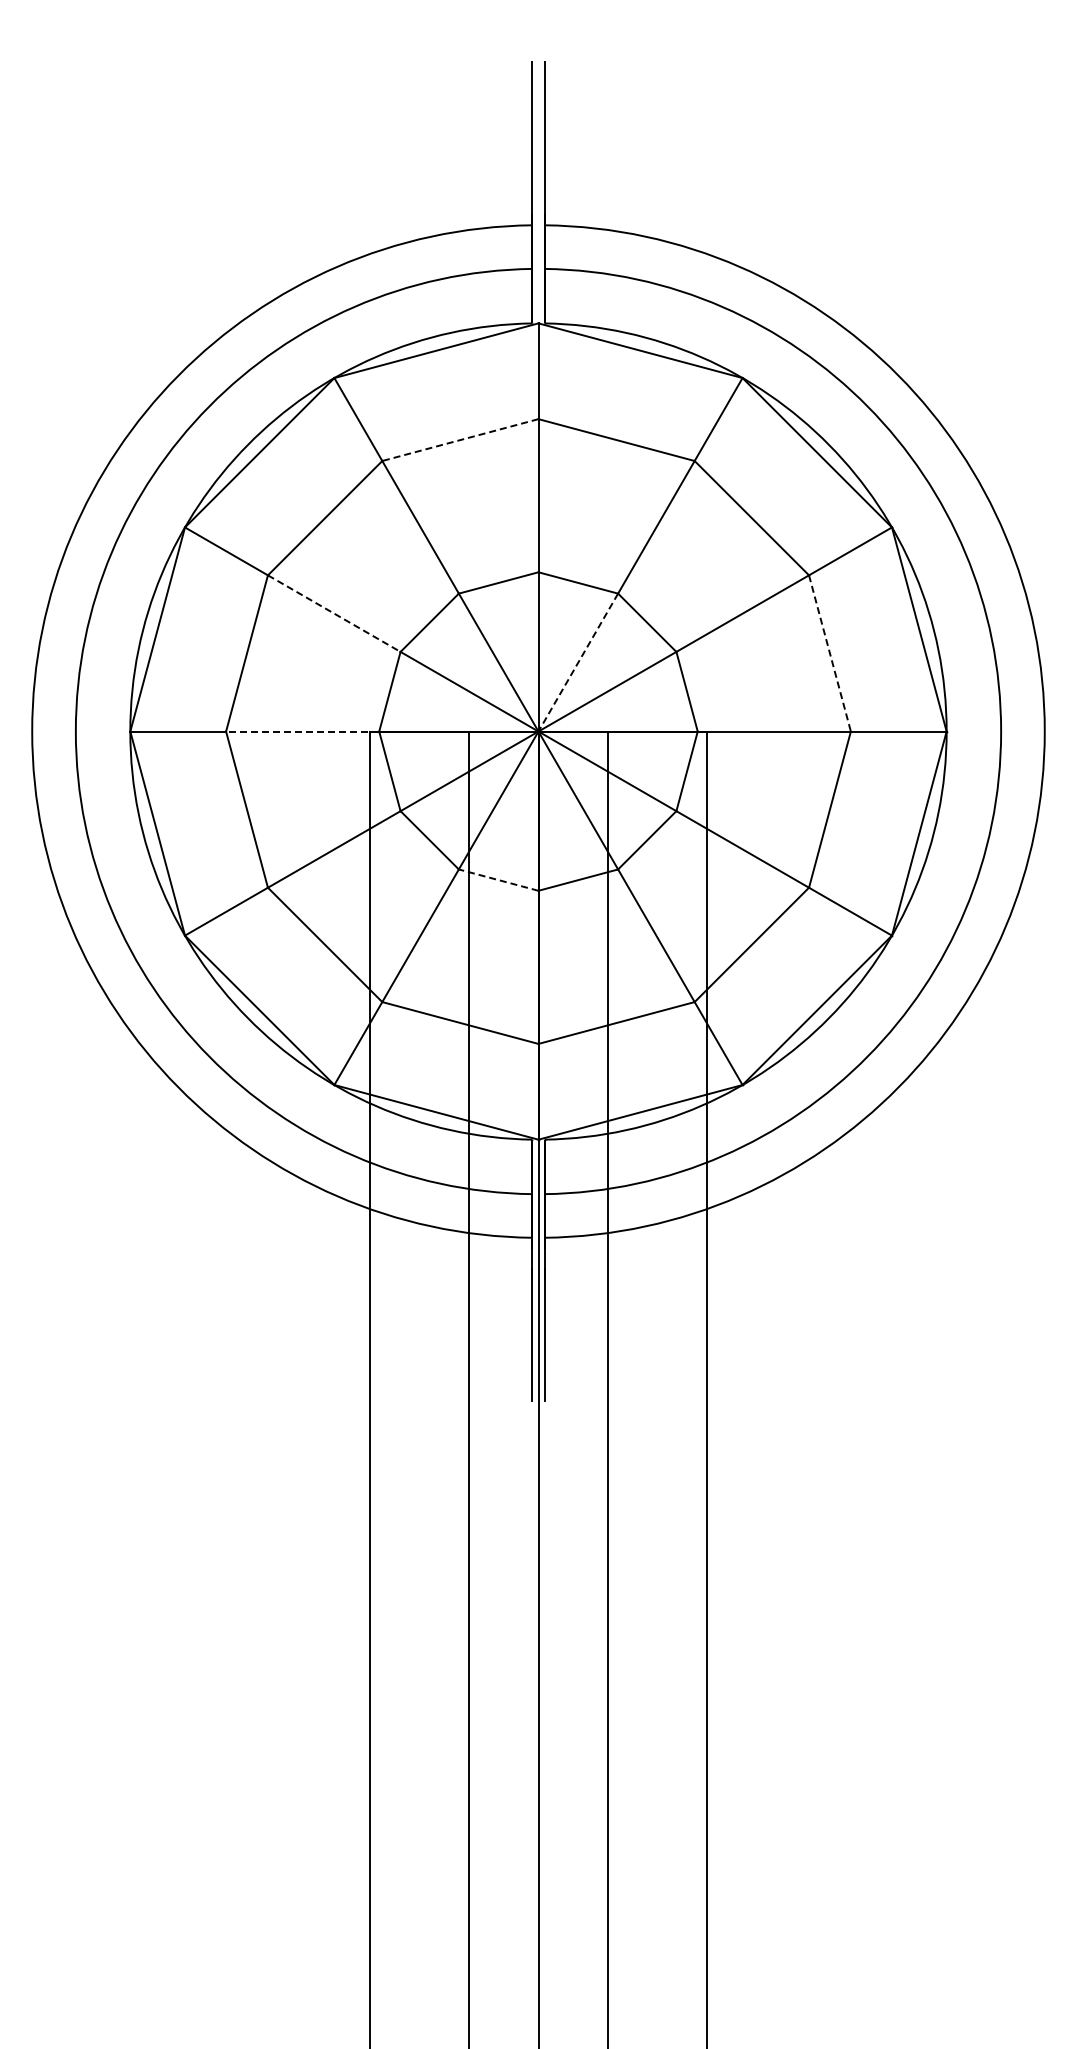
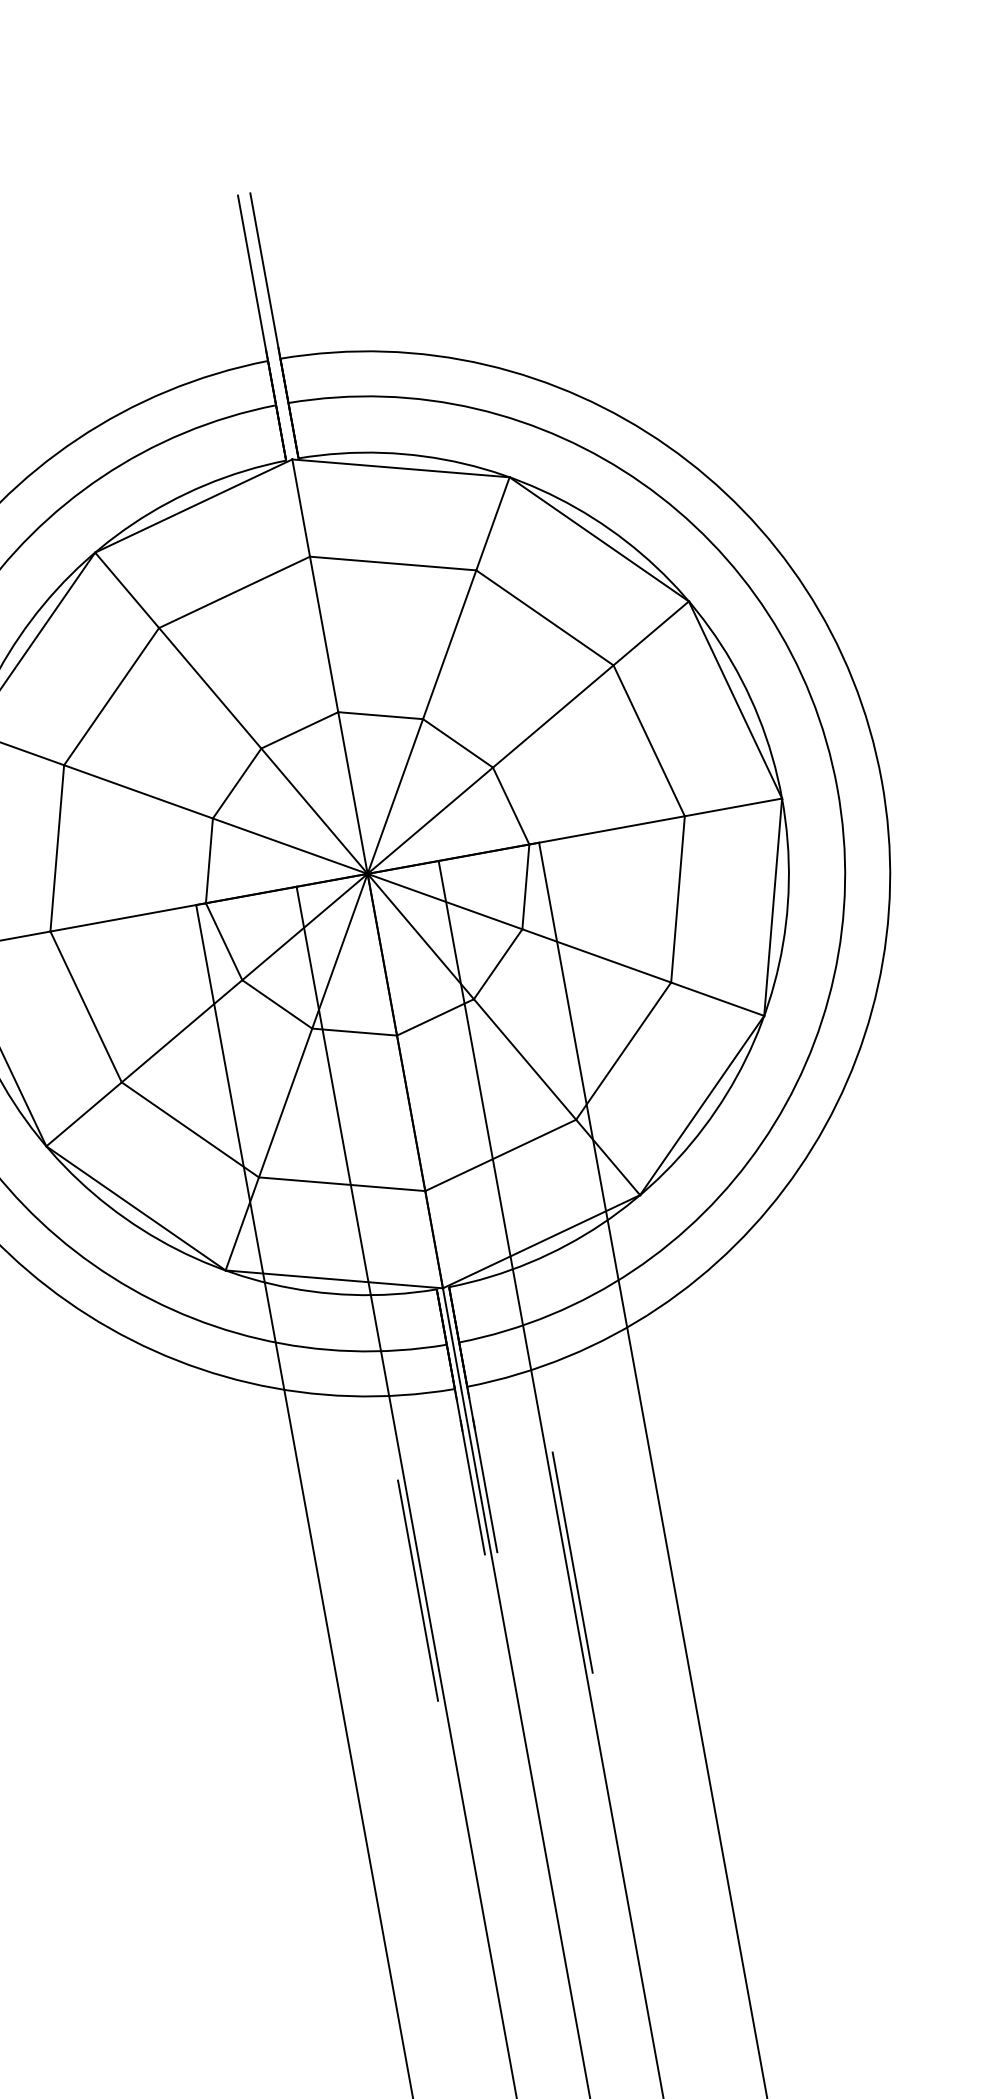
line: (460, 440) -> (234, 592), dashed -> solid
line: (334, 613) -> (138, 791), dashed -> solid
line: (829, 653) -> (648, 740), dashed -> solid
line: (578, 662) -> (395, 796), dashed -> solid
line: (302, 731) -> (128, 917), dashed -> solid
line: (498, 880) -> (354, 1032), dashed -> solid
line: (462, 1423) -> (418, 1590), added
line: (614, 1423) -> (572, 1562), added

